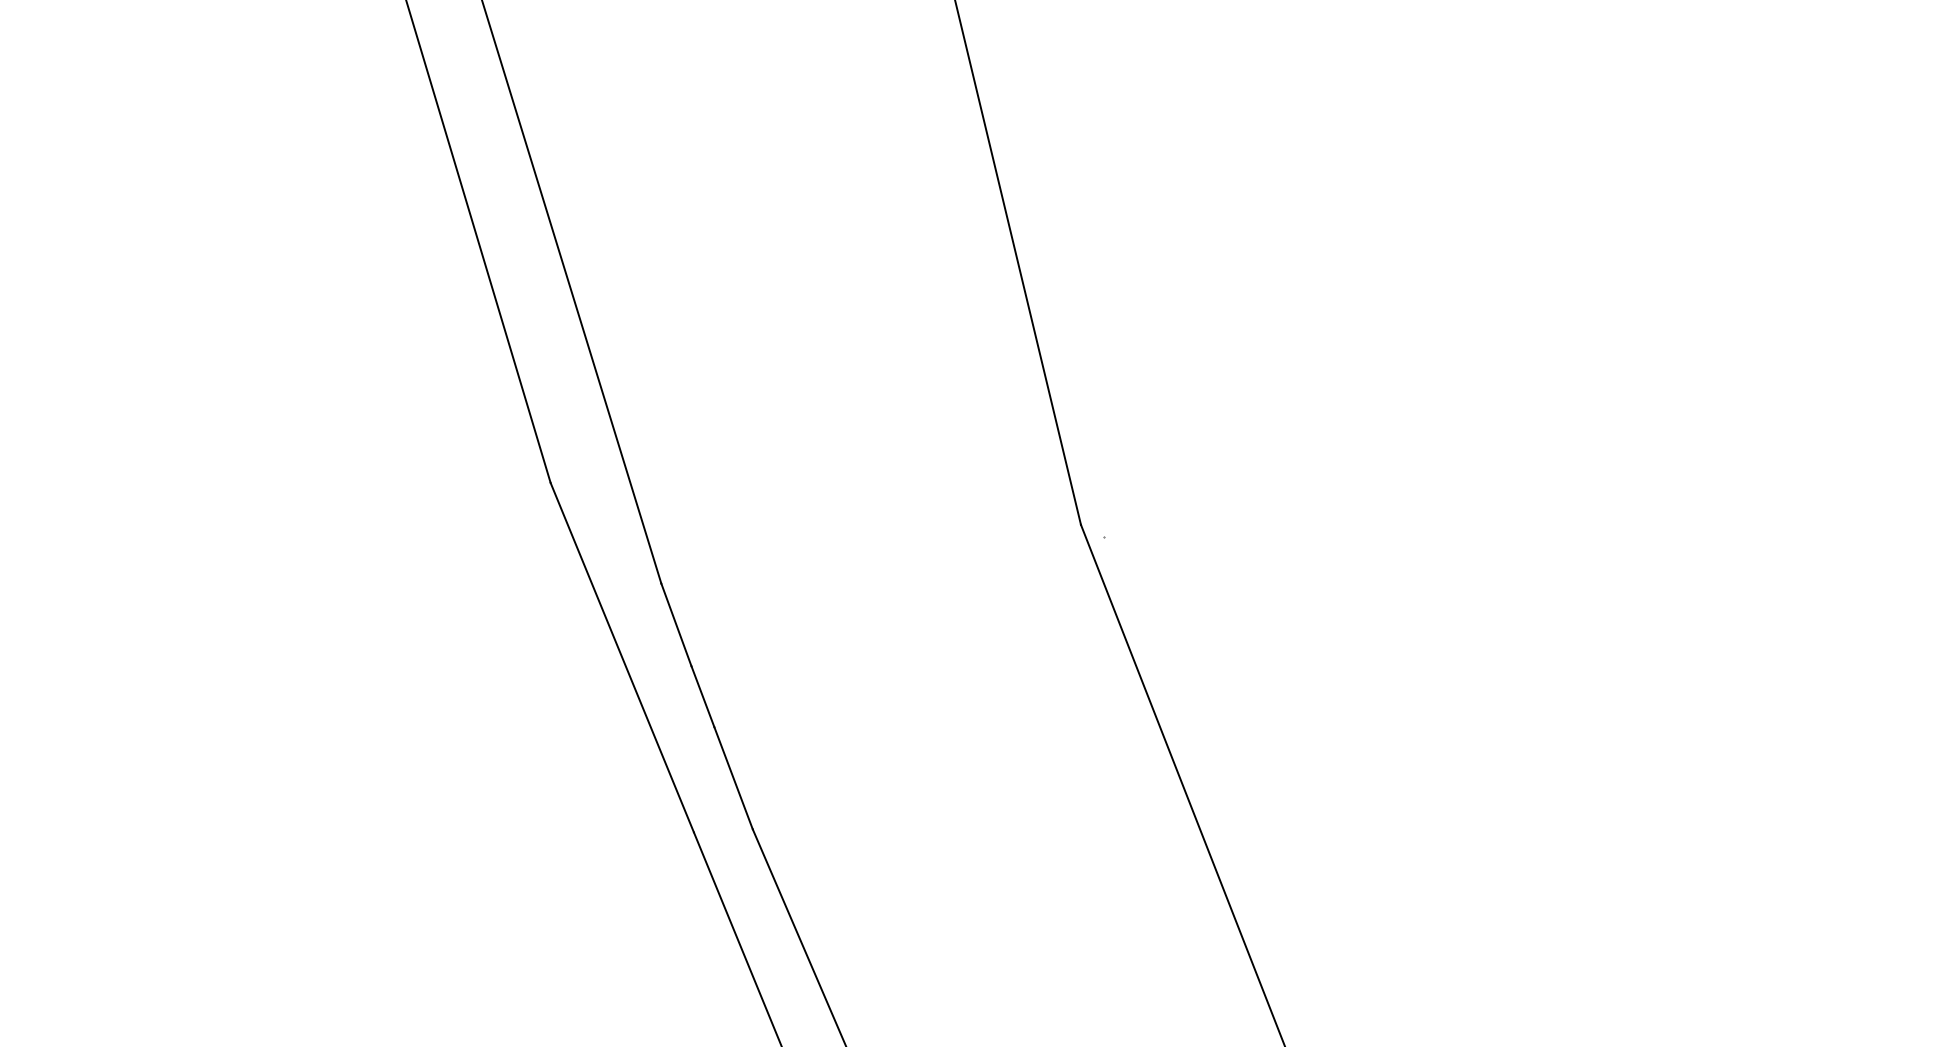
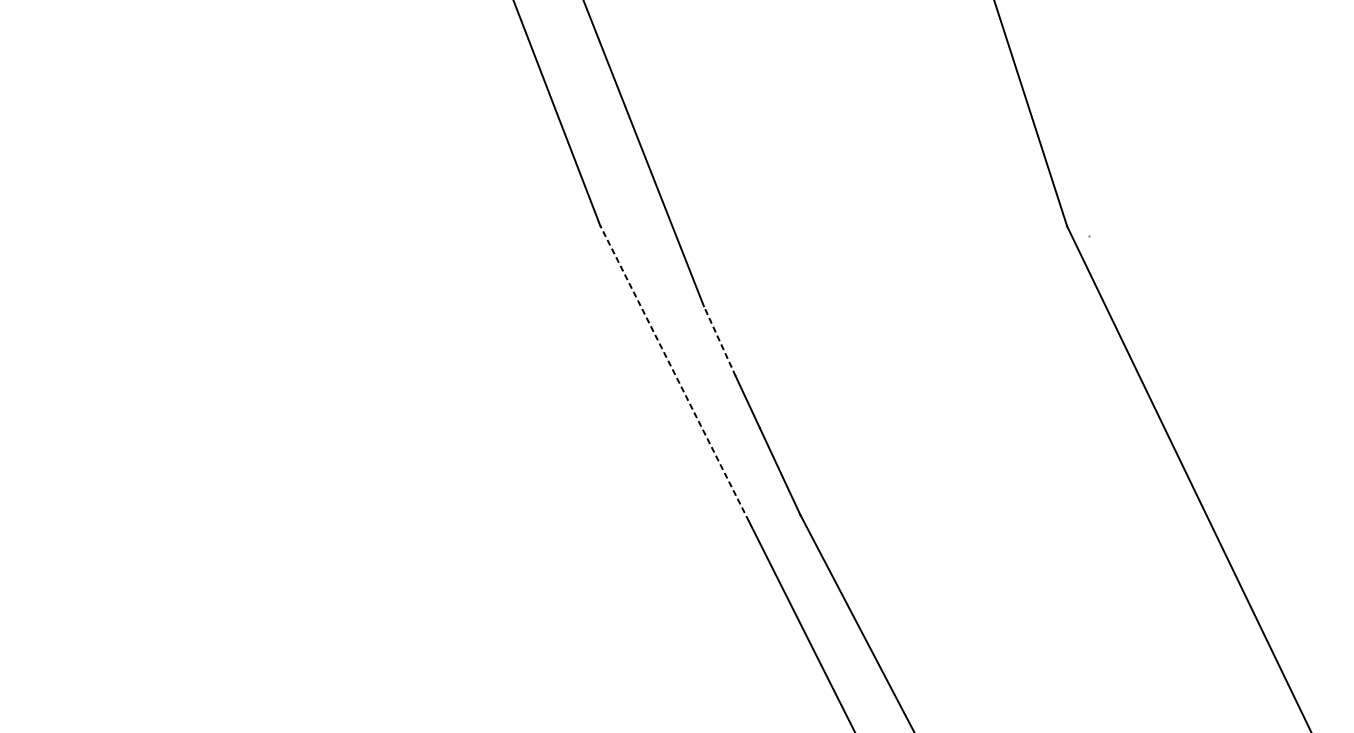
line: (676, 624) -> (719, 340), solid -> dashed
line: (622, 657) -> (674, 373), solid -> dashed

